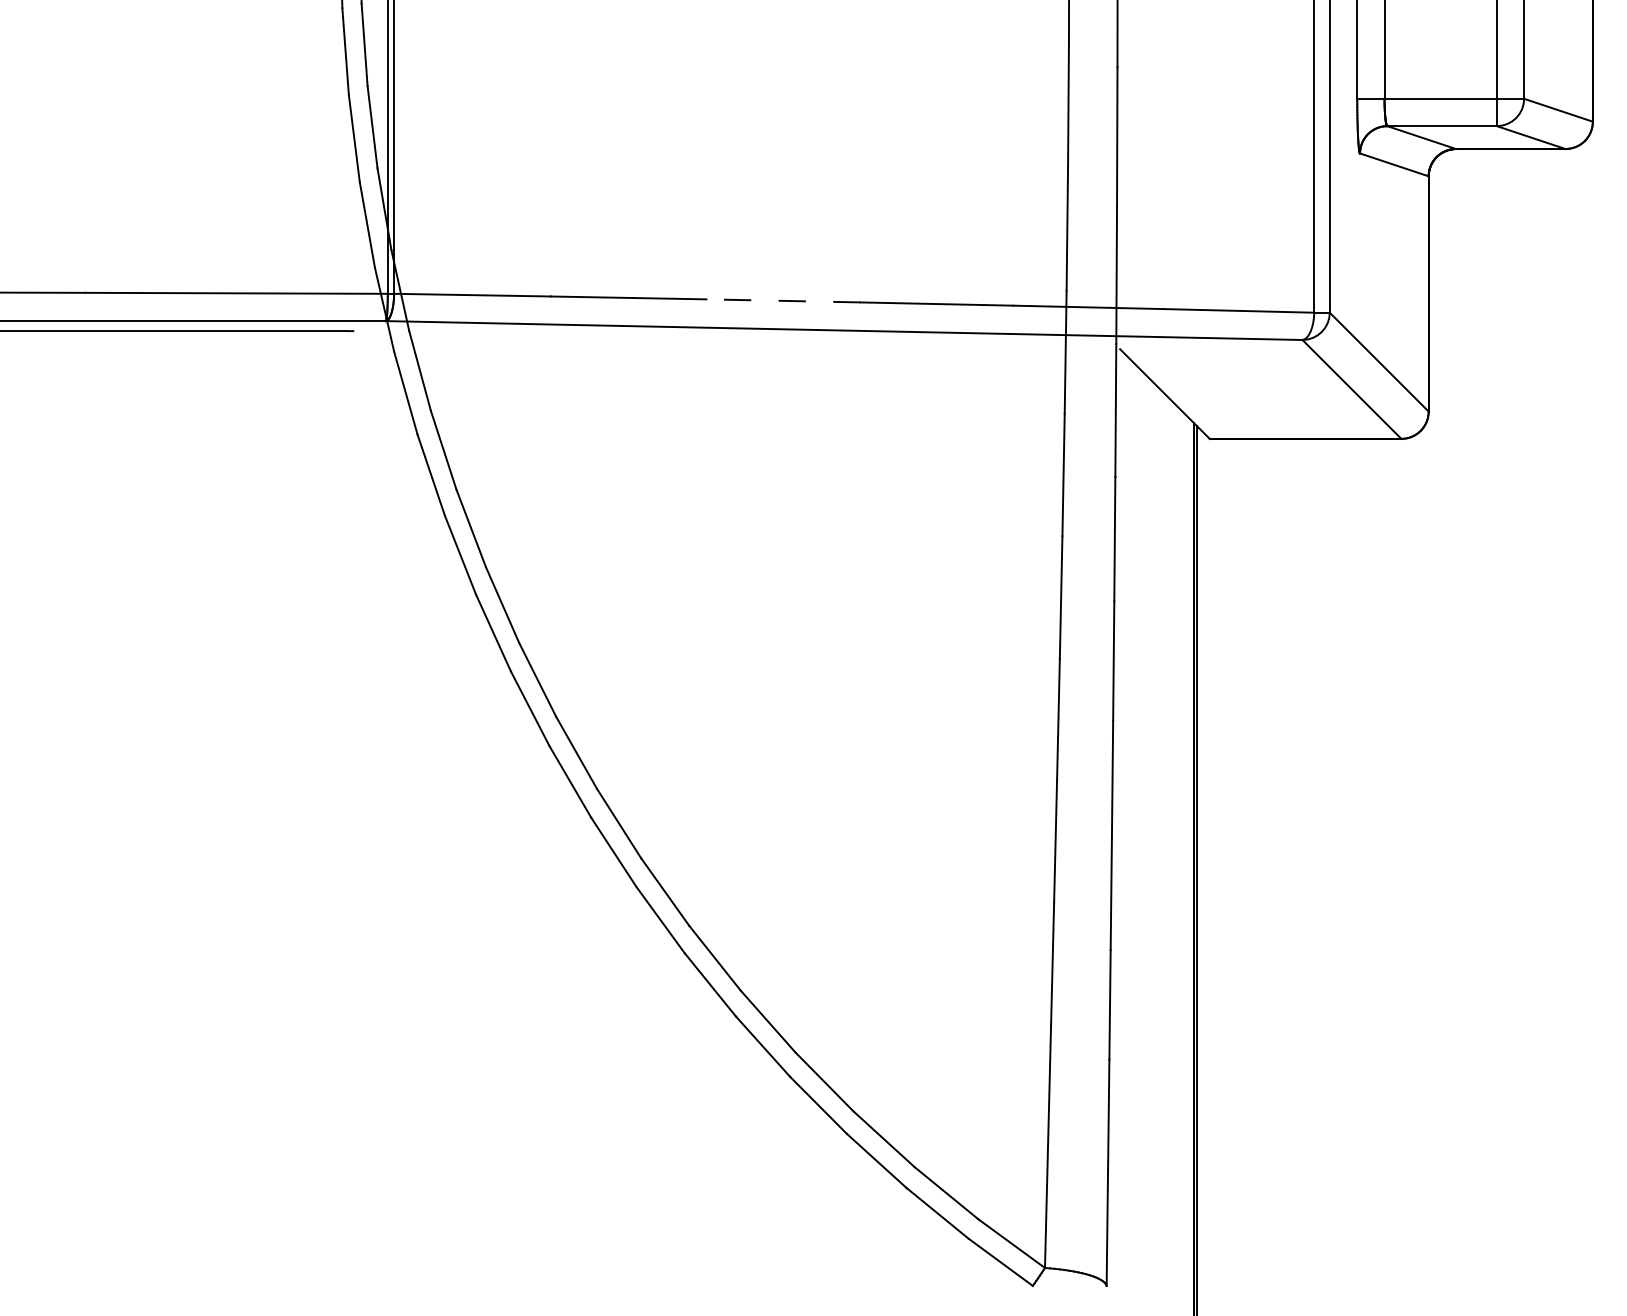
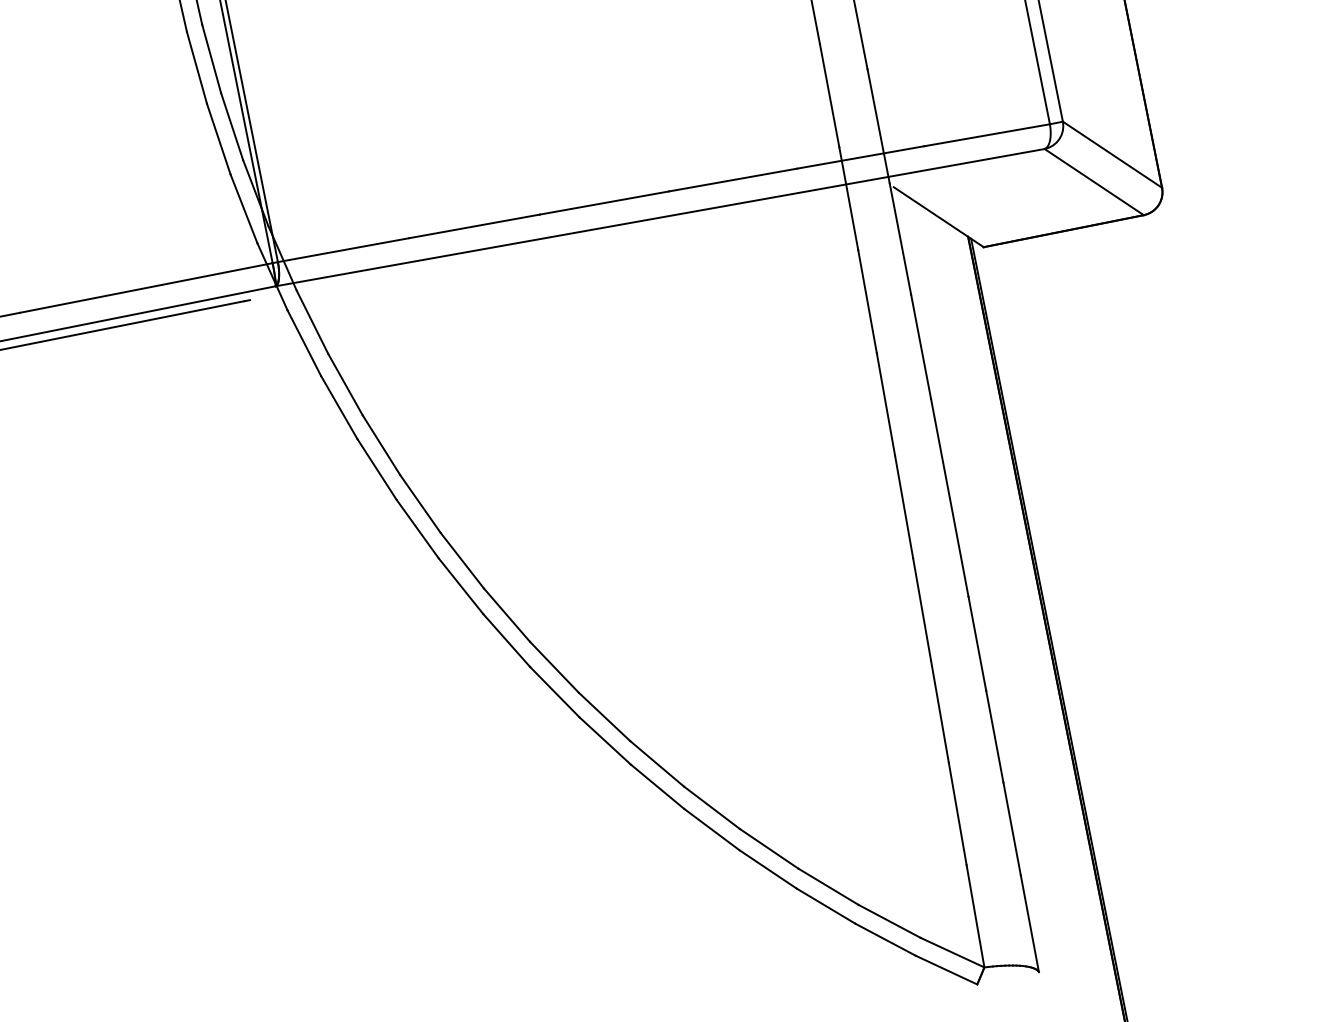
line: (782, 300) -> (603, 202), dashed -> solid

